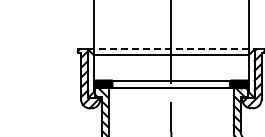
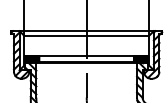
line: (171, 49) -> (86, 31), dashed -> solid

